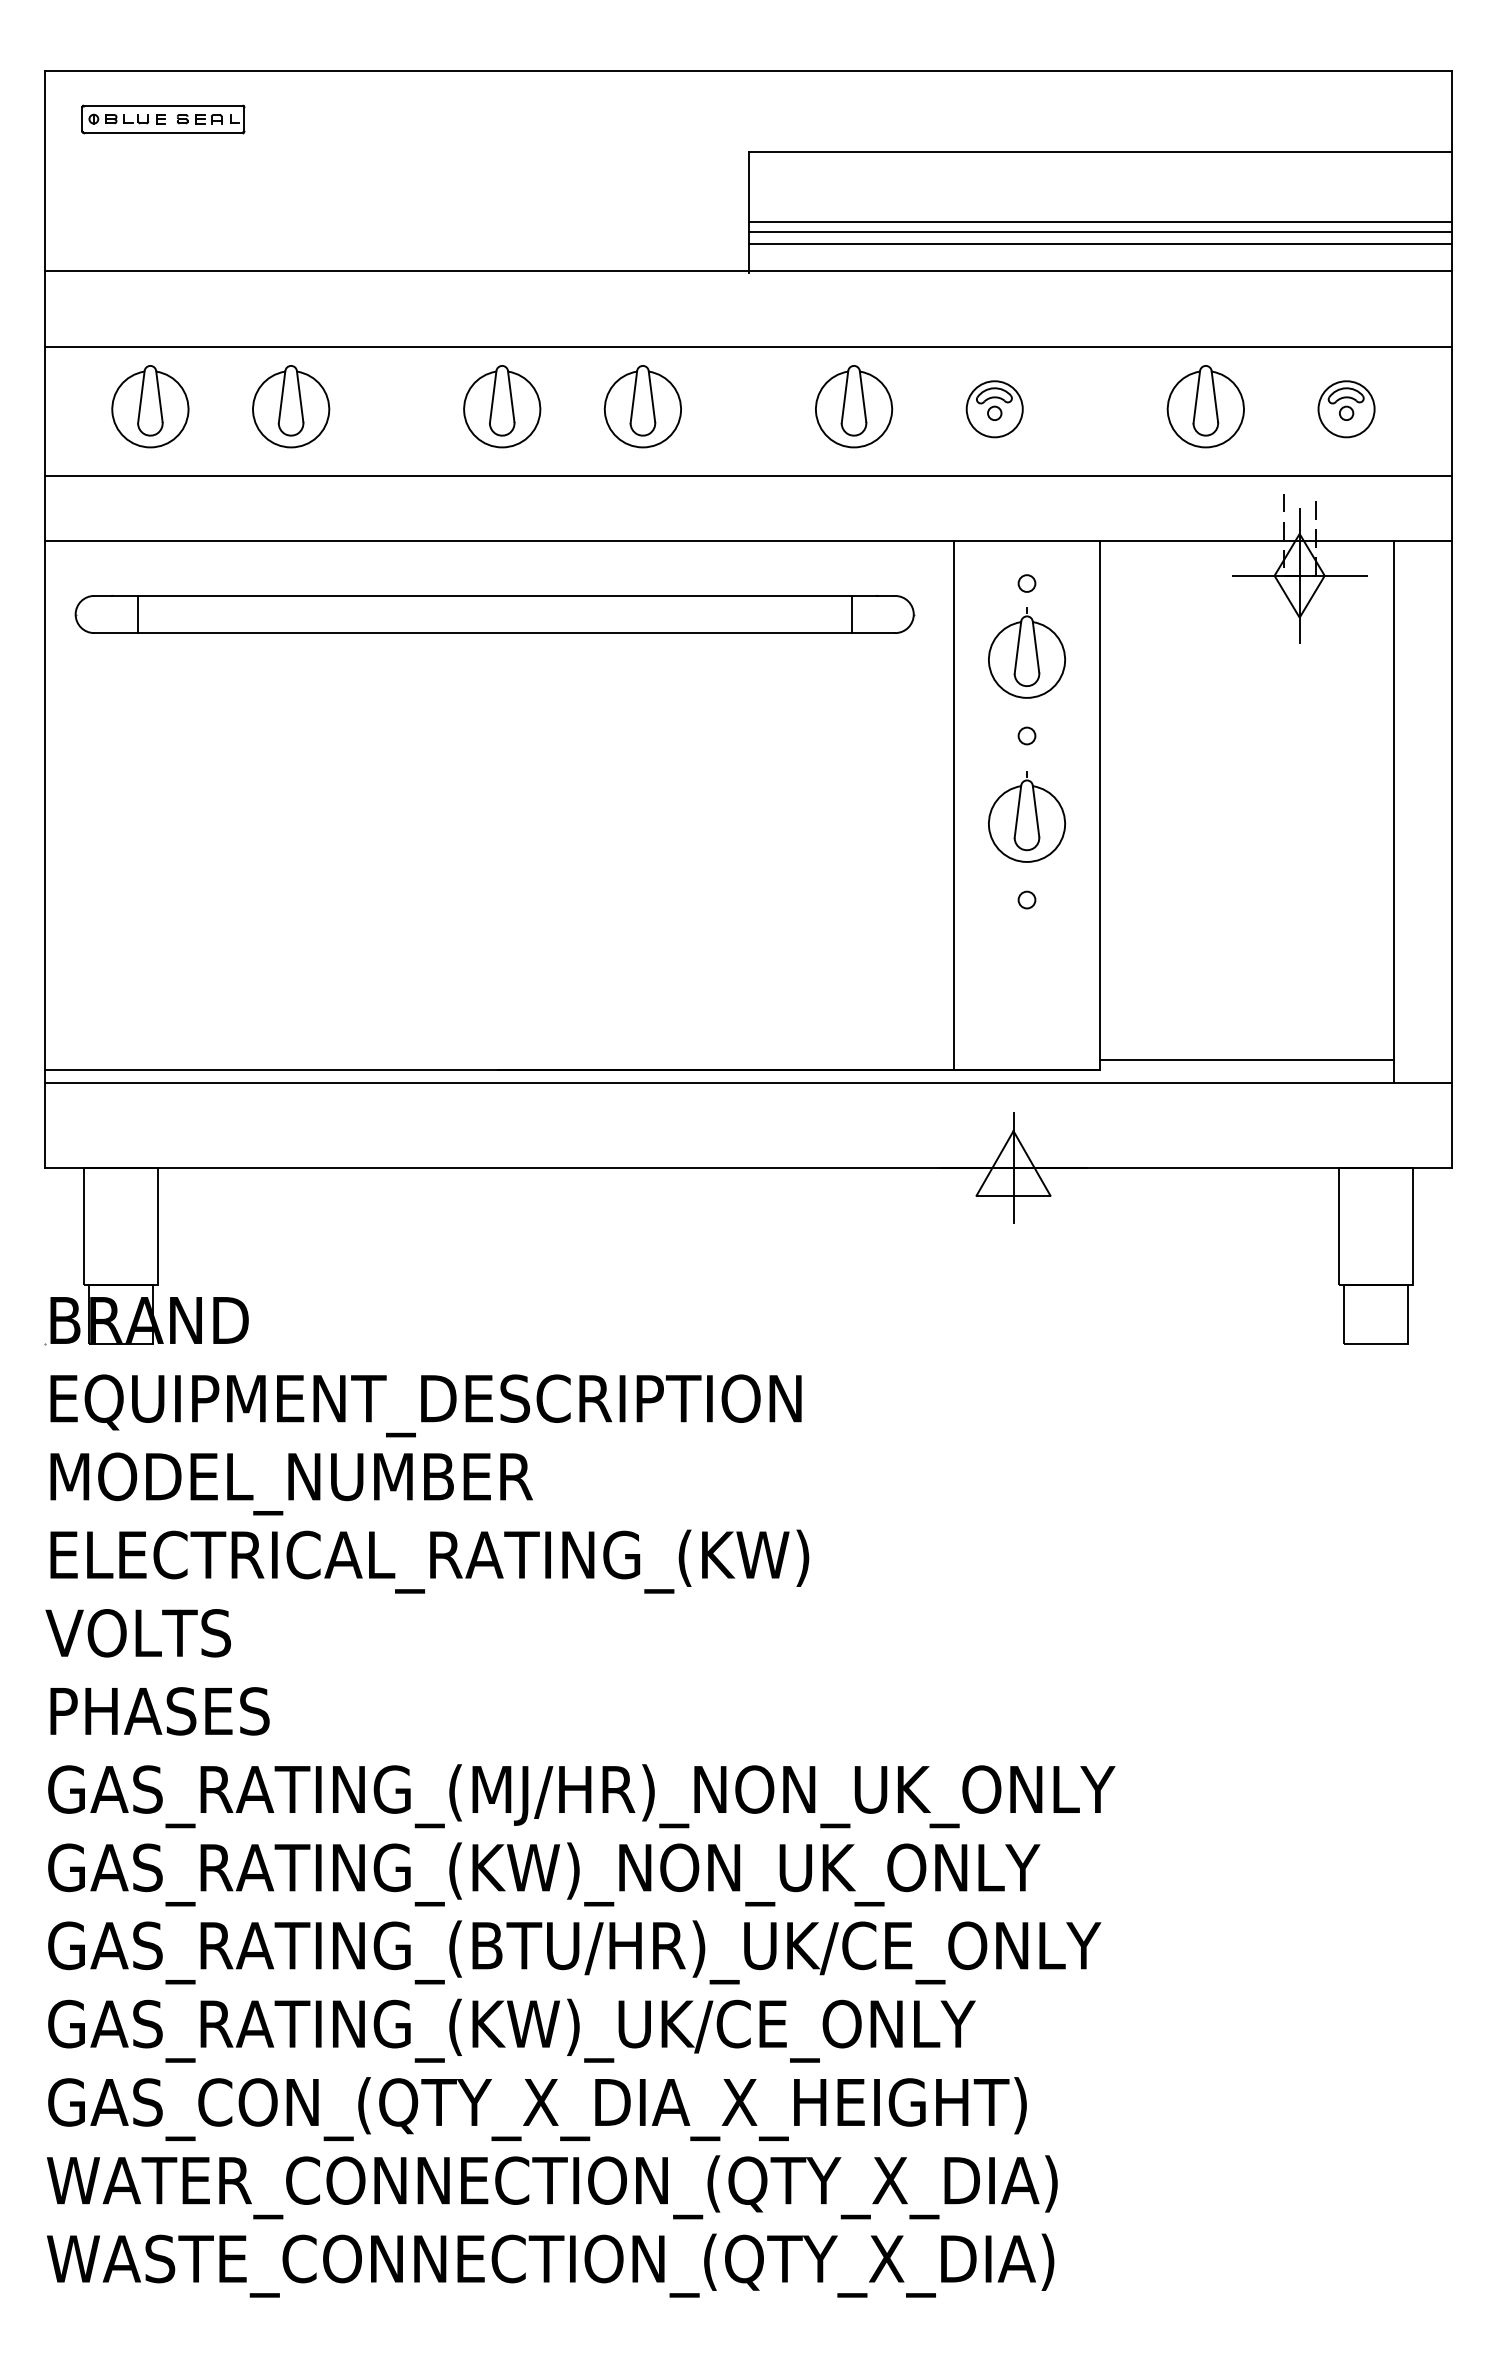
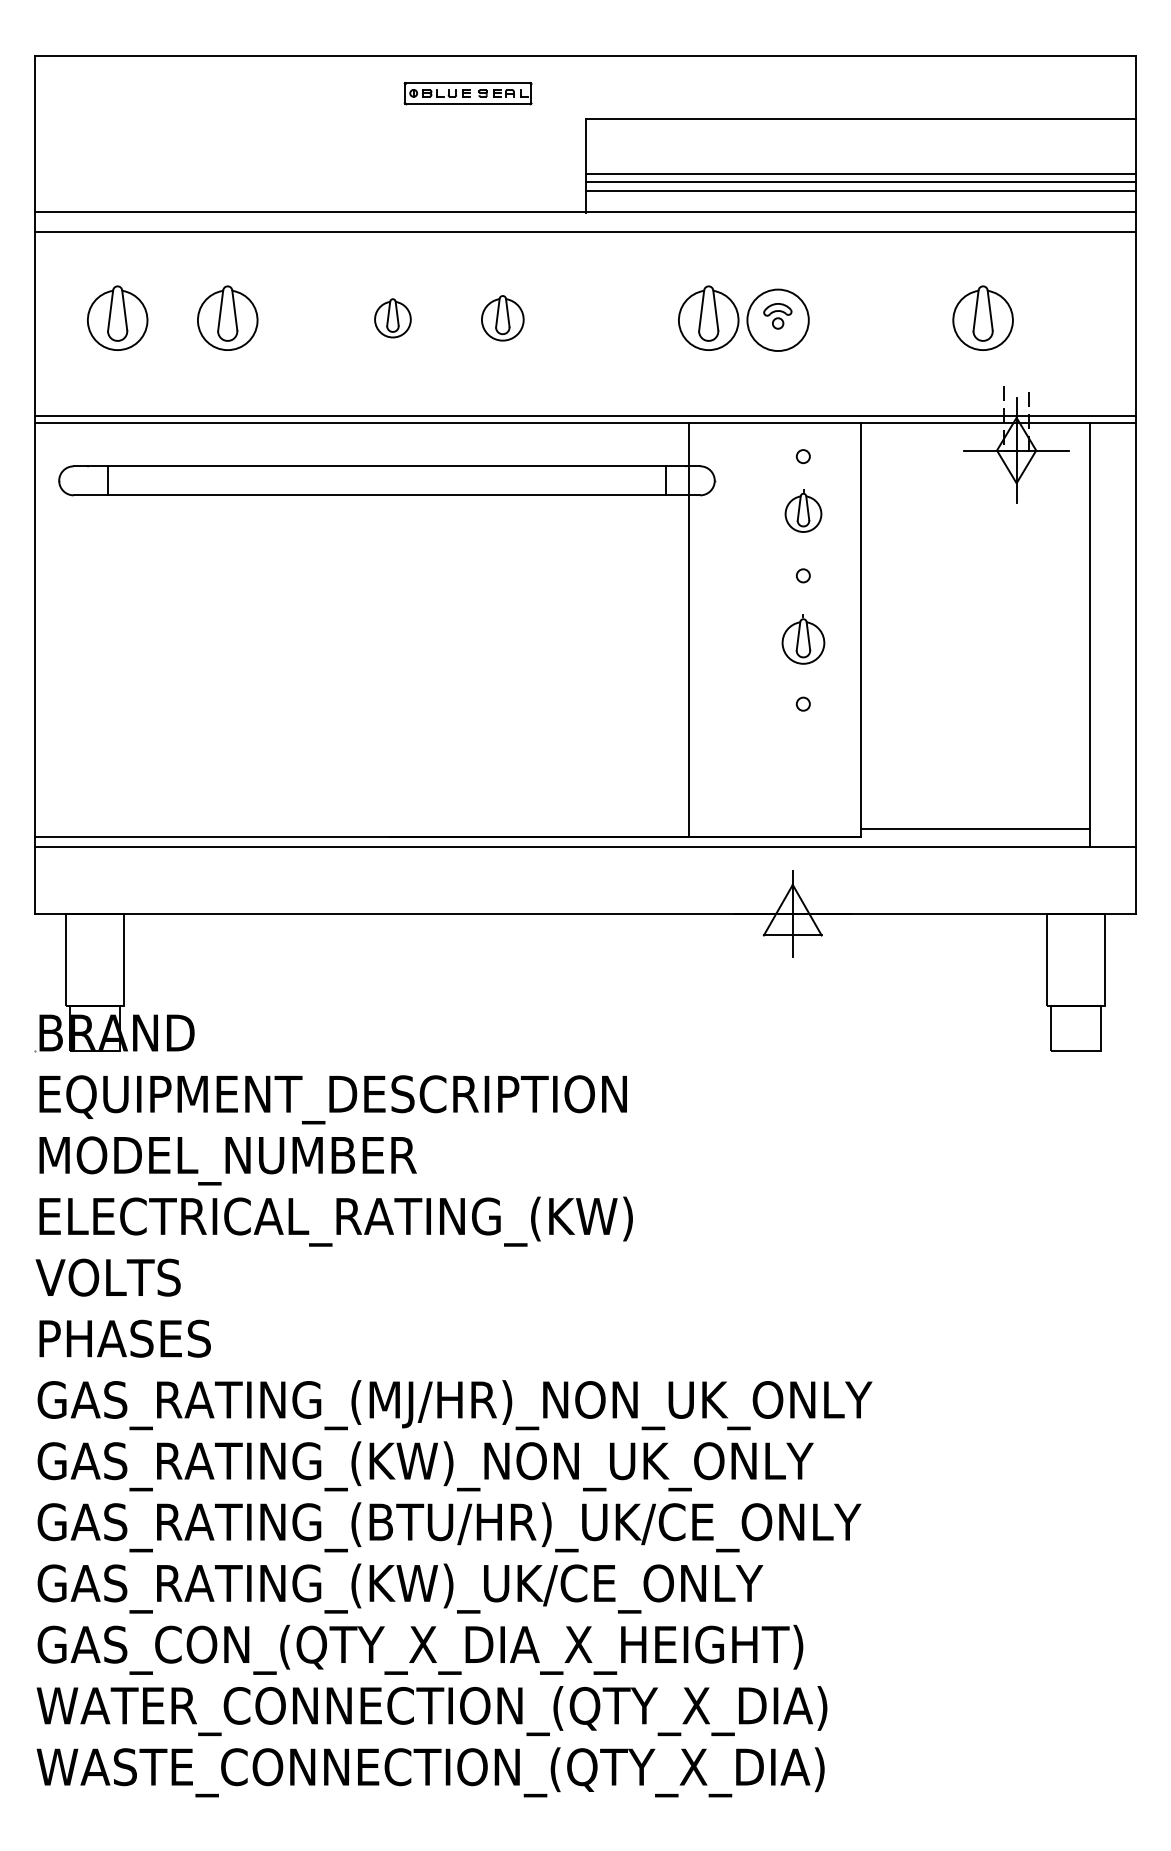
part: (163, 119) -> (468, 93), moved
line: (748, 347) -> (585, 232), moved
part: (502, 406) -> (393, 318), size x0.6
part: (642, 406) -> (502, 318), size x0.7
part: (854, 406) -> (709, 318), moved
part: (1205, 406) -> (982, 318), moved
circle: (994, 409) -> (777, 320), size x1.4
part: (1346, 409) -> (1053, 320), removed
line: (748, 476) -> (585, 416), moved
part: (1027, 652) -> (803, 510), size x0.6
line: (953, 805) -> (688, 630), moved
part: (1027, 816) -> (803, 638), size x0.7

